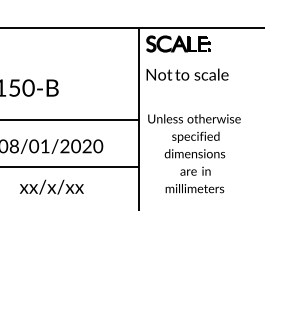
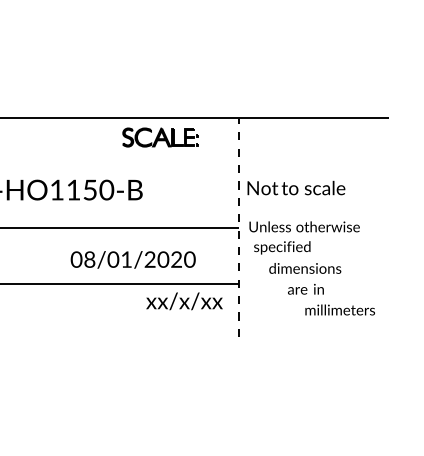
part: (178, 43) -> (160, 137), moved
text: (187, 74) -> (296, 187), moved
line: (139, 120) -> (238, 228), solid -> dashed
text: (196, 137) -> (282, 247), moved
text: (51, 187) -> (184, 301), moved
text: (194, 188) -> (339, 309), moved

